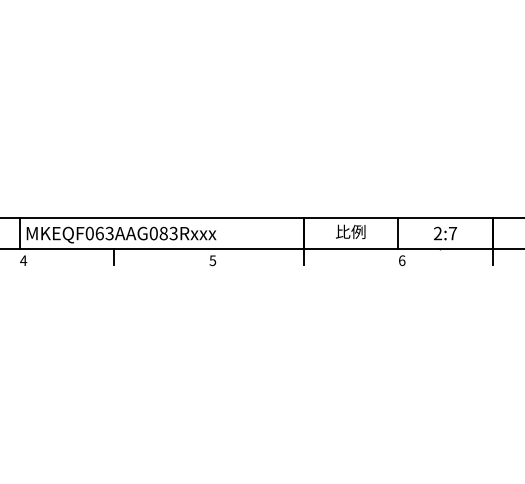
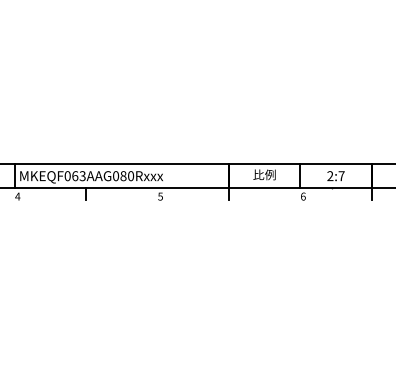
text: (174, 234) -> (131, 176), MKEQF063AAG083Rxxx -> MKEQF063AAG080Rxxx

